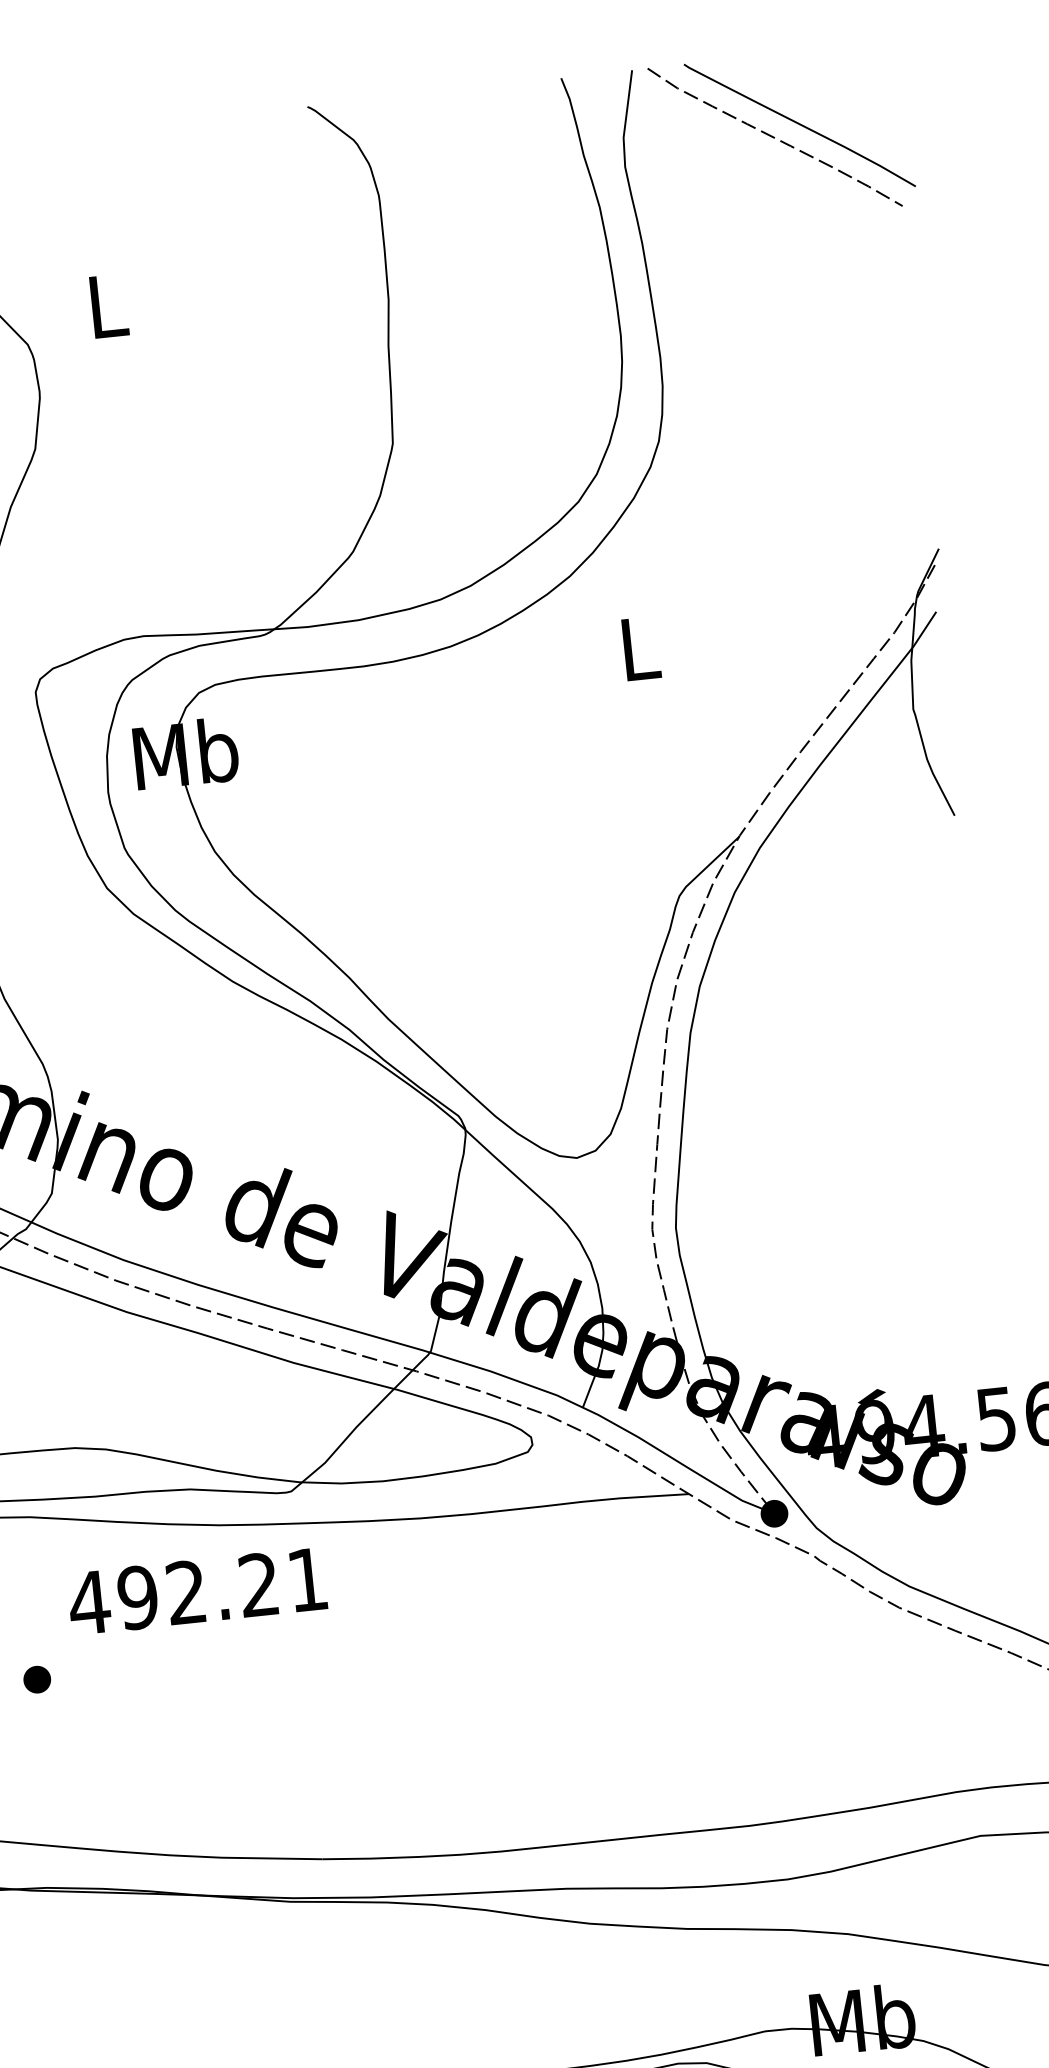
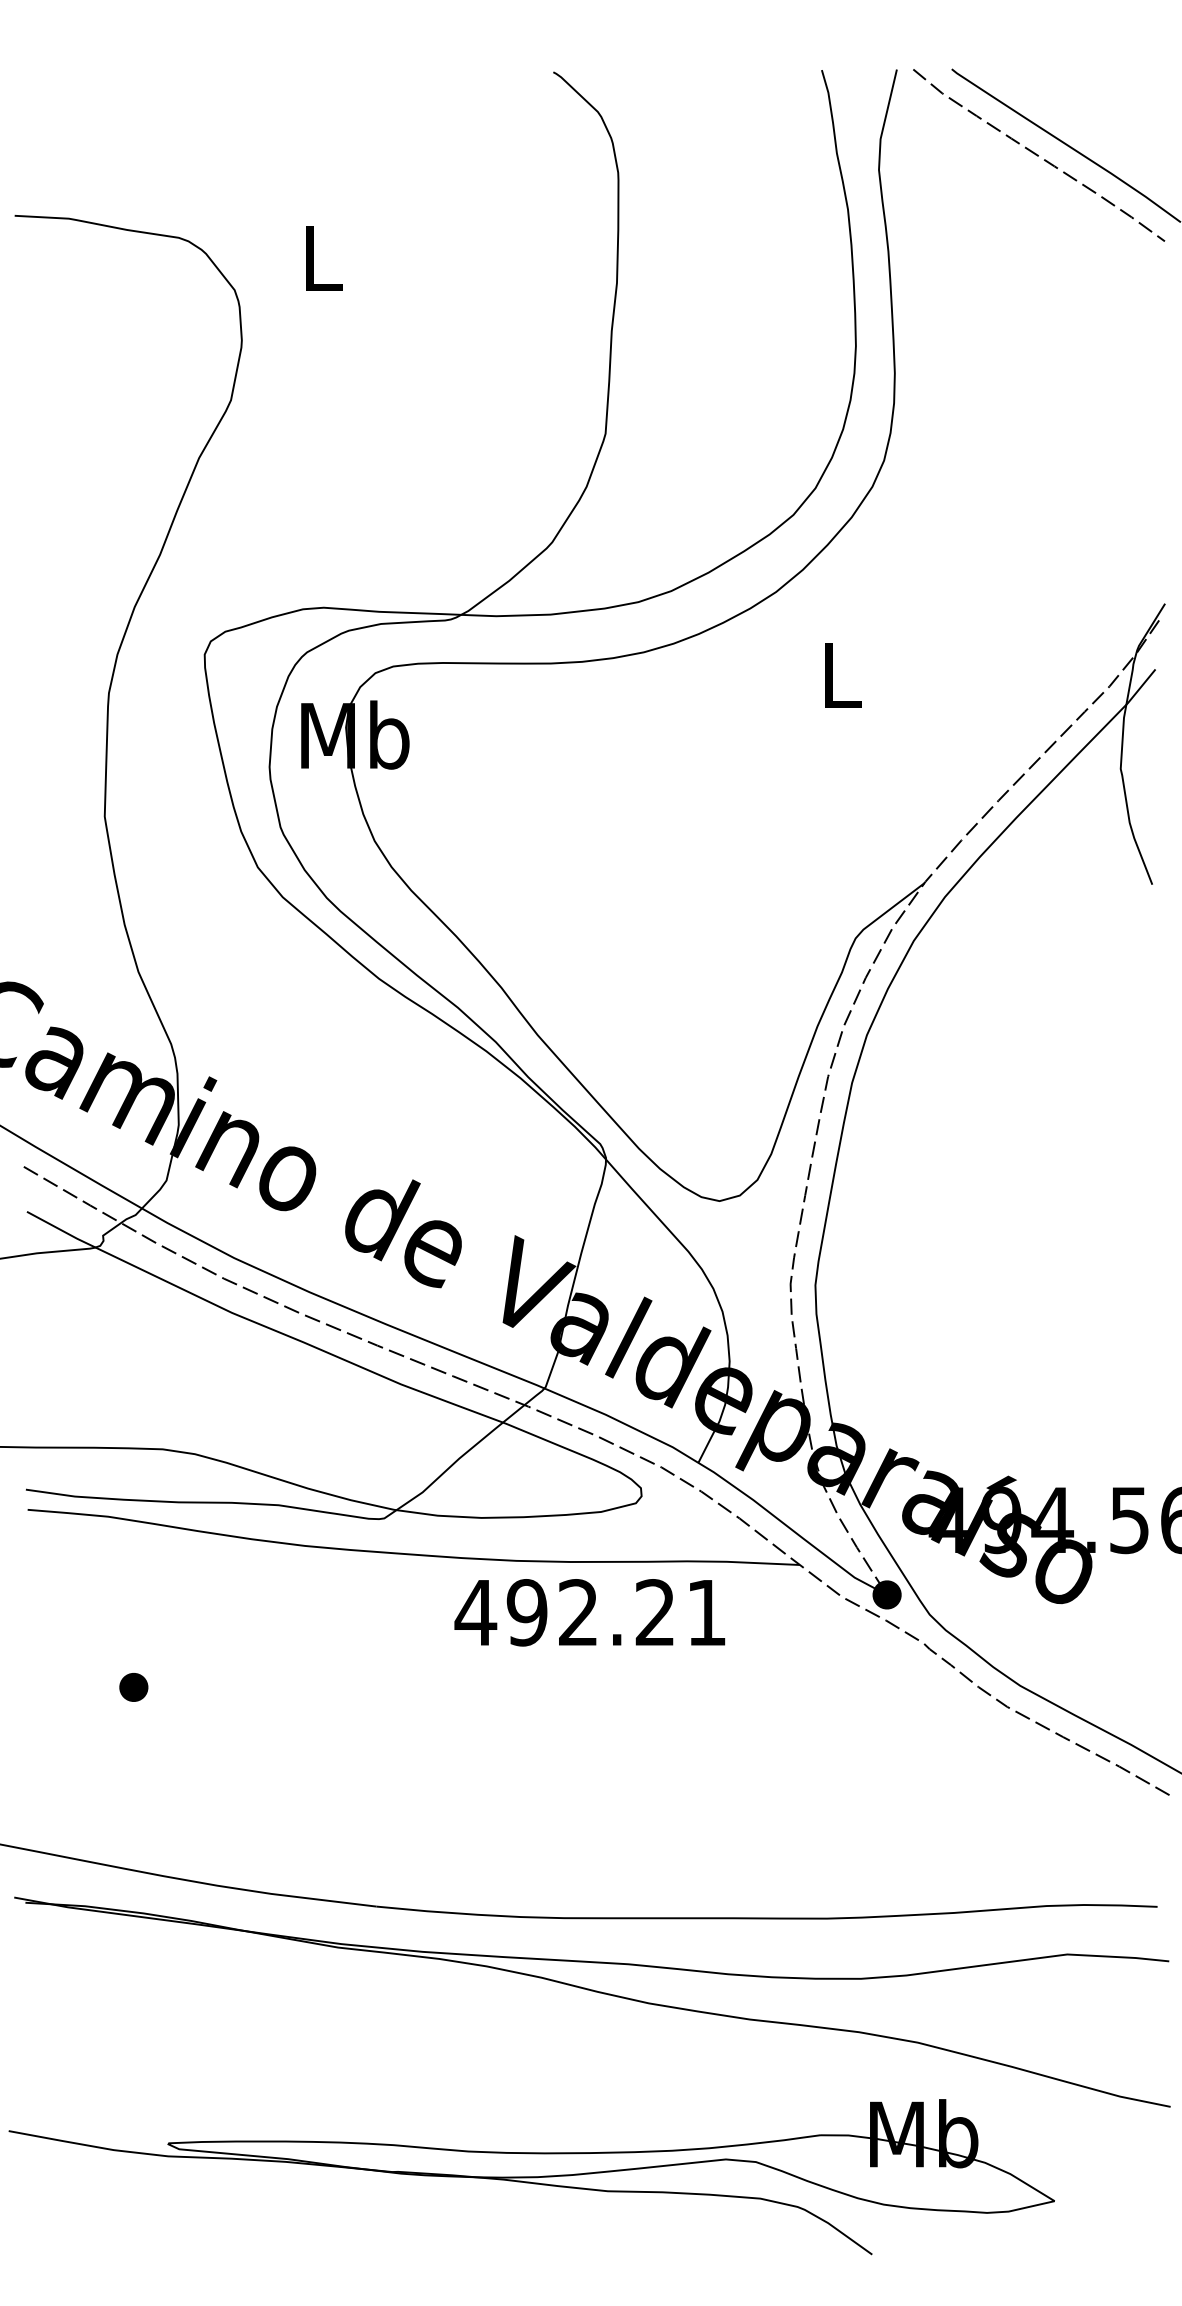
text: (196, 1591) -> (589, 1612), moved
part: (36, 1679) -> (133, 1687), moved

